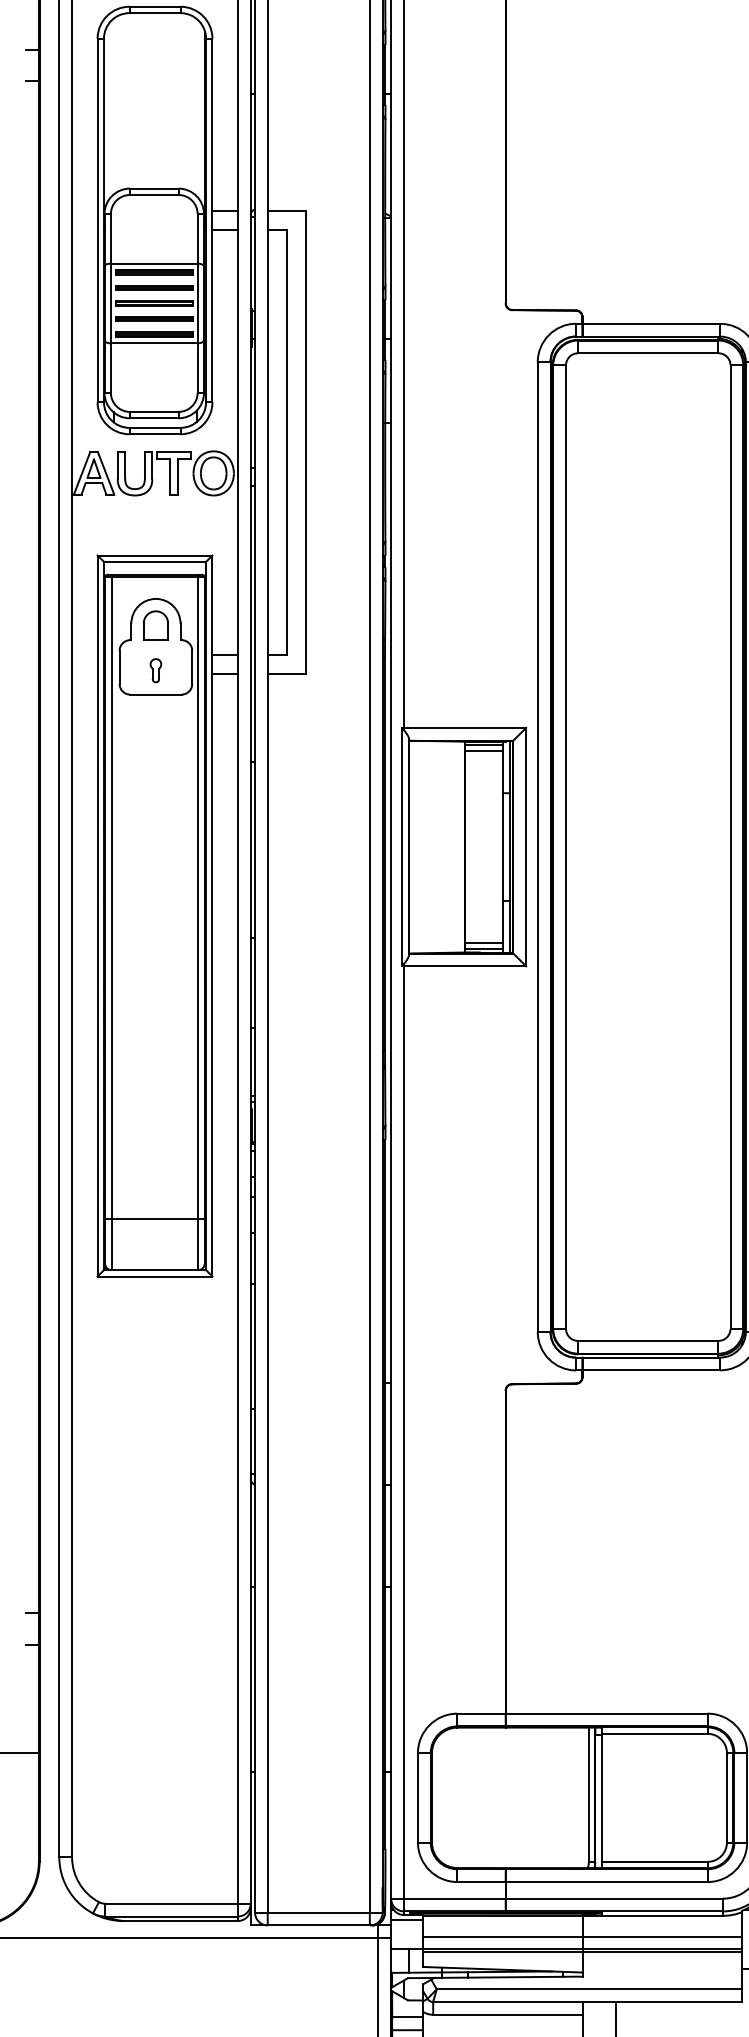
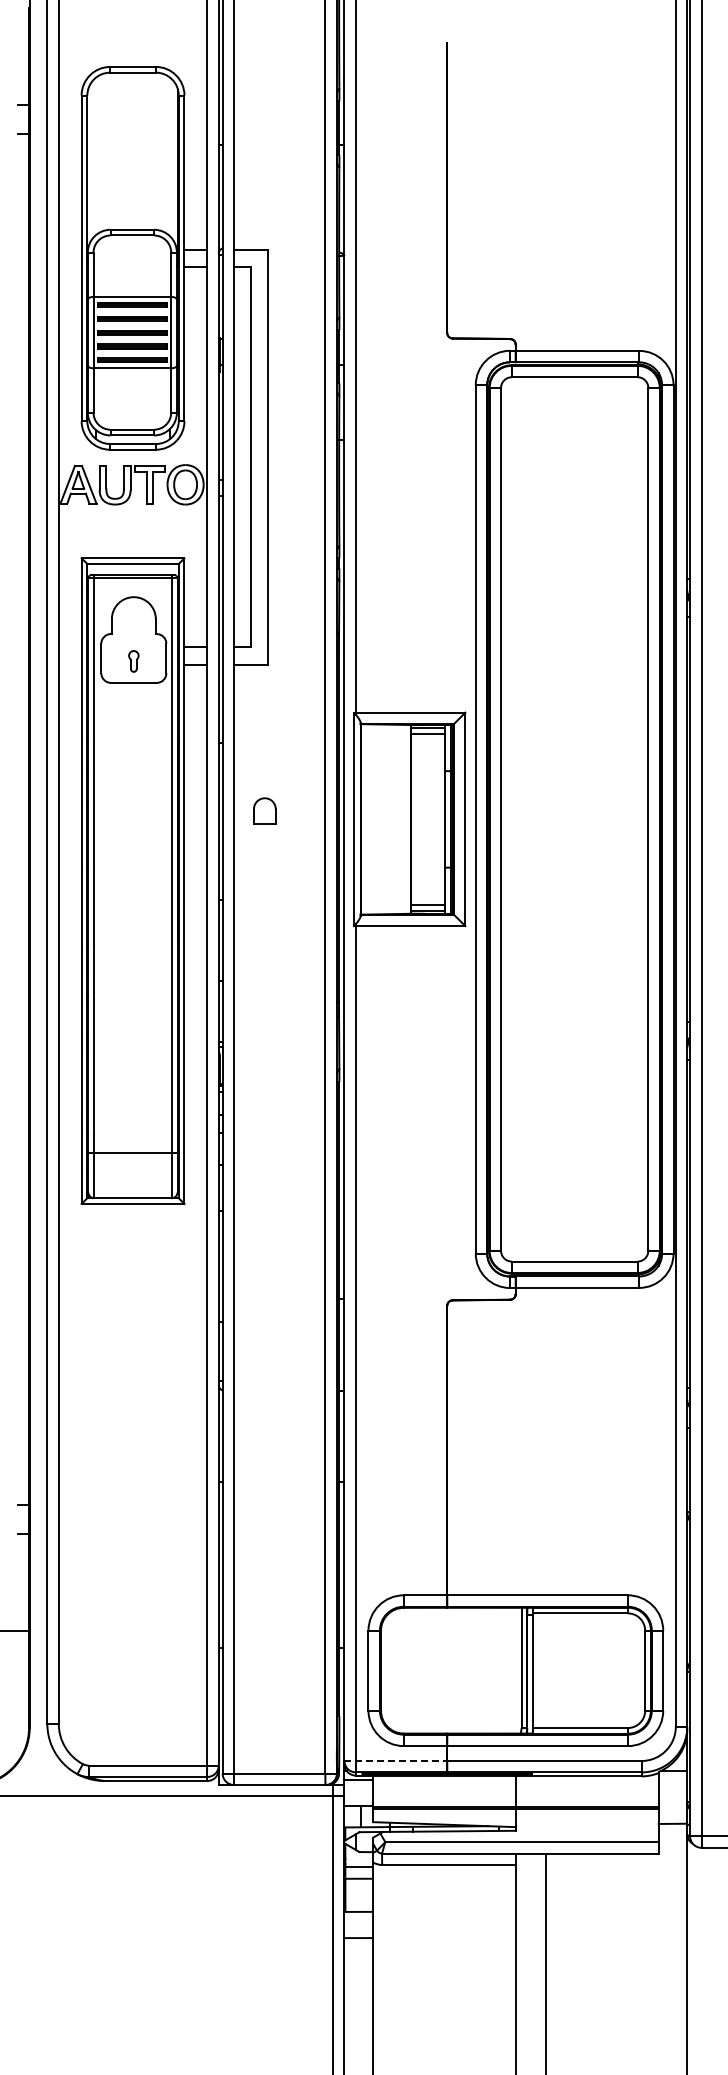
part: (155, 624) -> (264, 810), moved
line: (449, 1898) -> (396, 1760), solid -> dashed
line: (582, 1937) -> (515, 1795), removed

